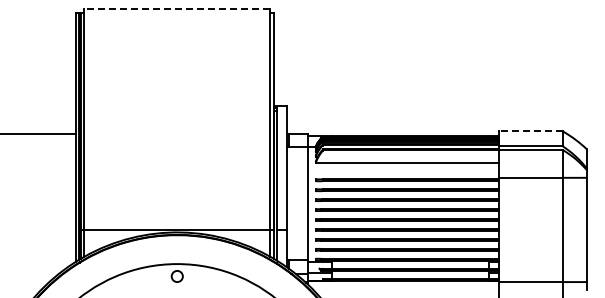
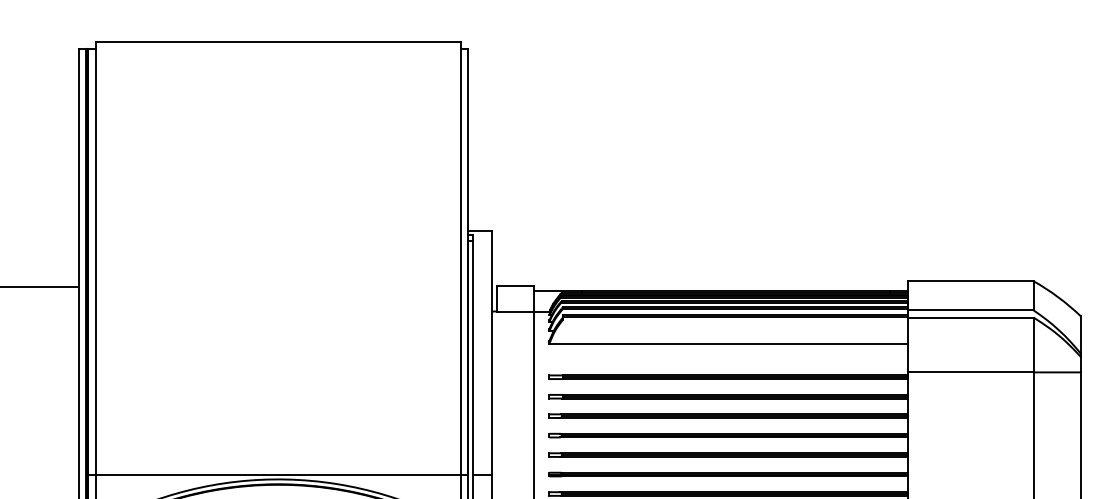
line: (176, 9) -> (276, 42), dashed -> solid
line: (530, 131) -> (970, 281), dashed -> solid

